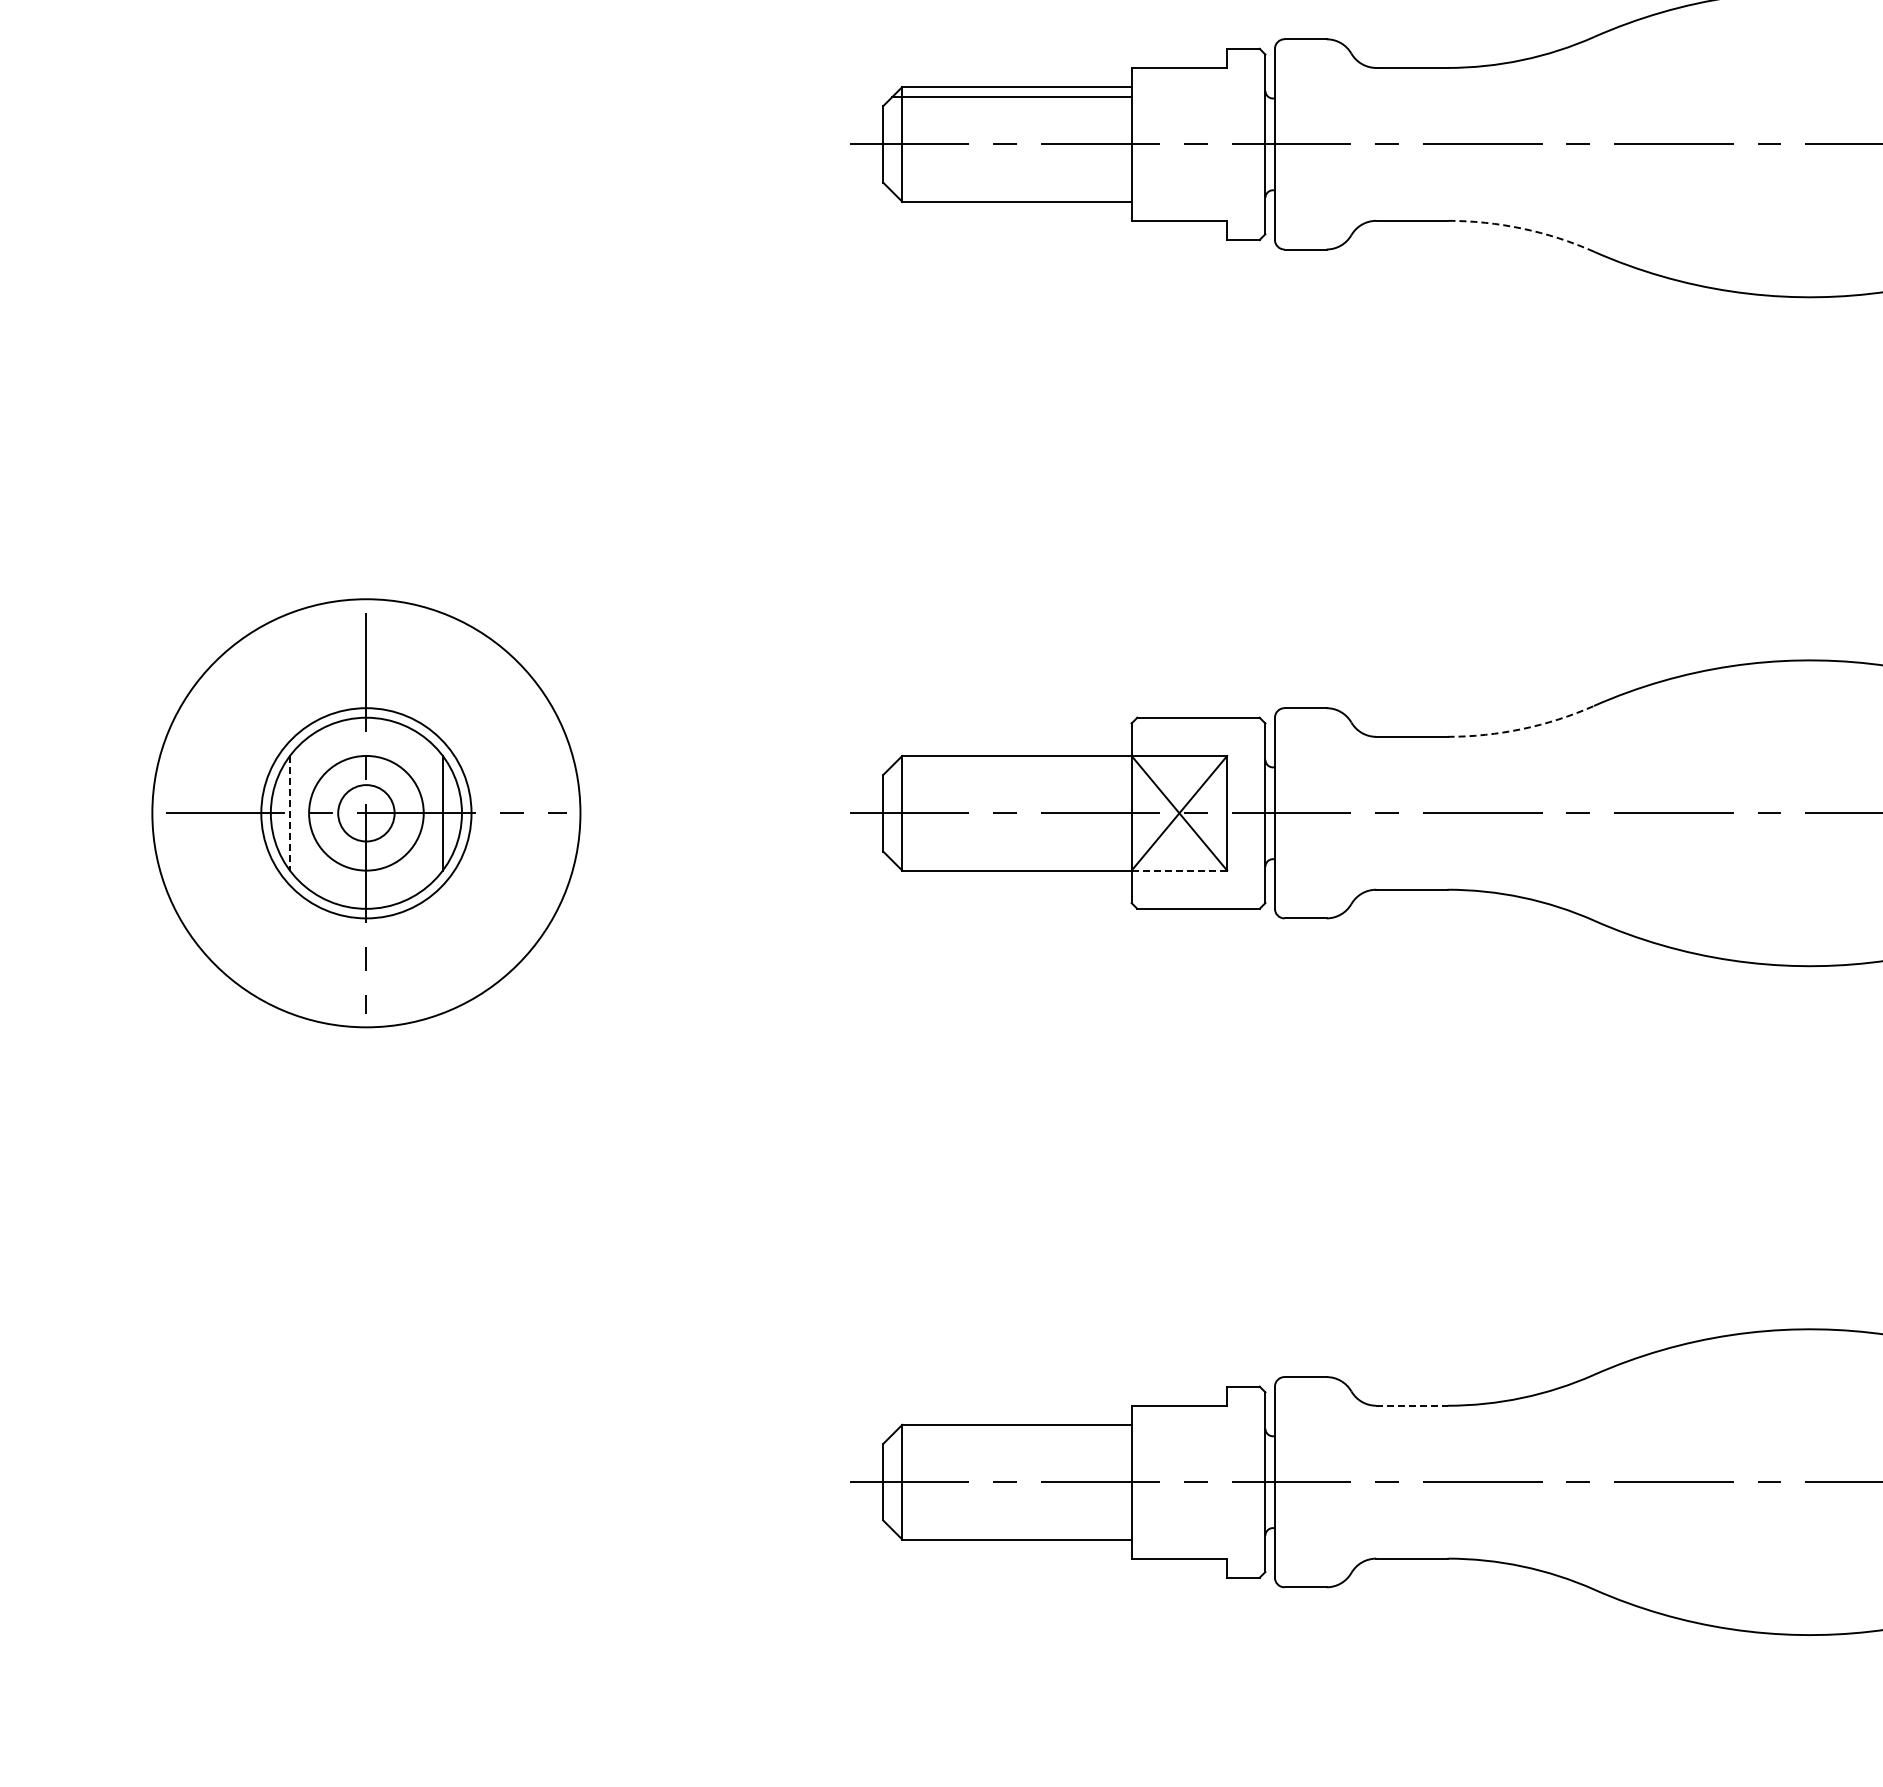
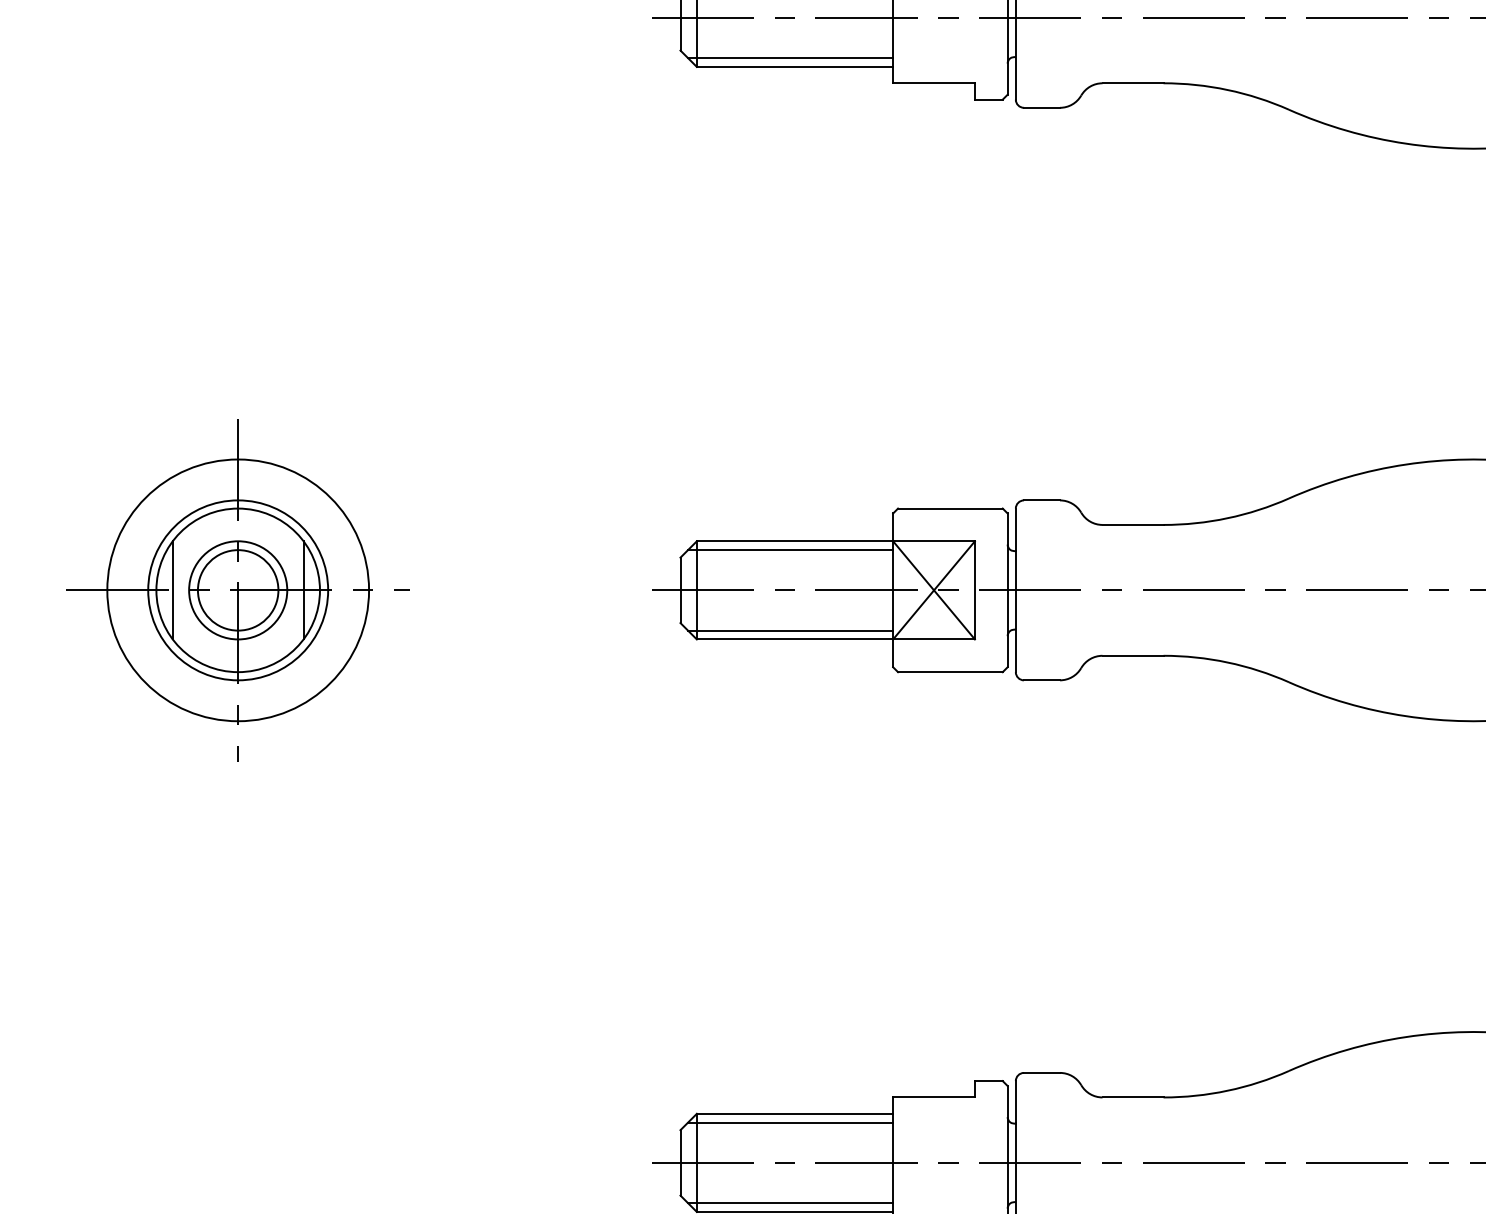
line: (1011, 191) -> (790, 58), added
arc: (1522, 228) -> (1227, 89), dashed -> solid
arc: (1522, 729) -> (1227, 518), dashed -> solid
line: (1011, 766) -> (790, 550), added
line: (289, 813) -> (172, 590), dashed -> solid
circle: (366, 813) -> (238, 590), size x0.71
circle: (366, 813) -> (238, 590), size x1.67
line: (1011, 860) -> (790, 630), added
line: (1179, 870) -> (934, 639), dashed -> solid
line: (1411, 1405) -> (1132, 1097), dashed -> solid
line: (1011, 1435) -> (790, 1122), added
line: (1011, 1529) -> (790, 1203), added

